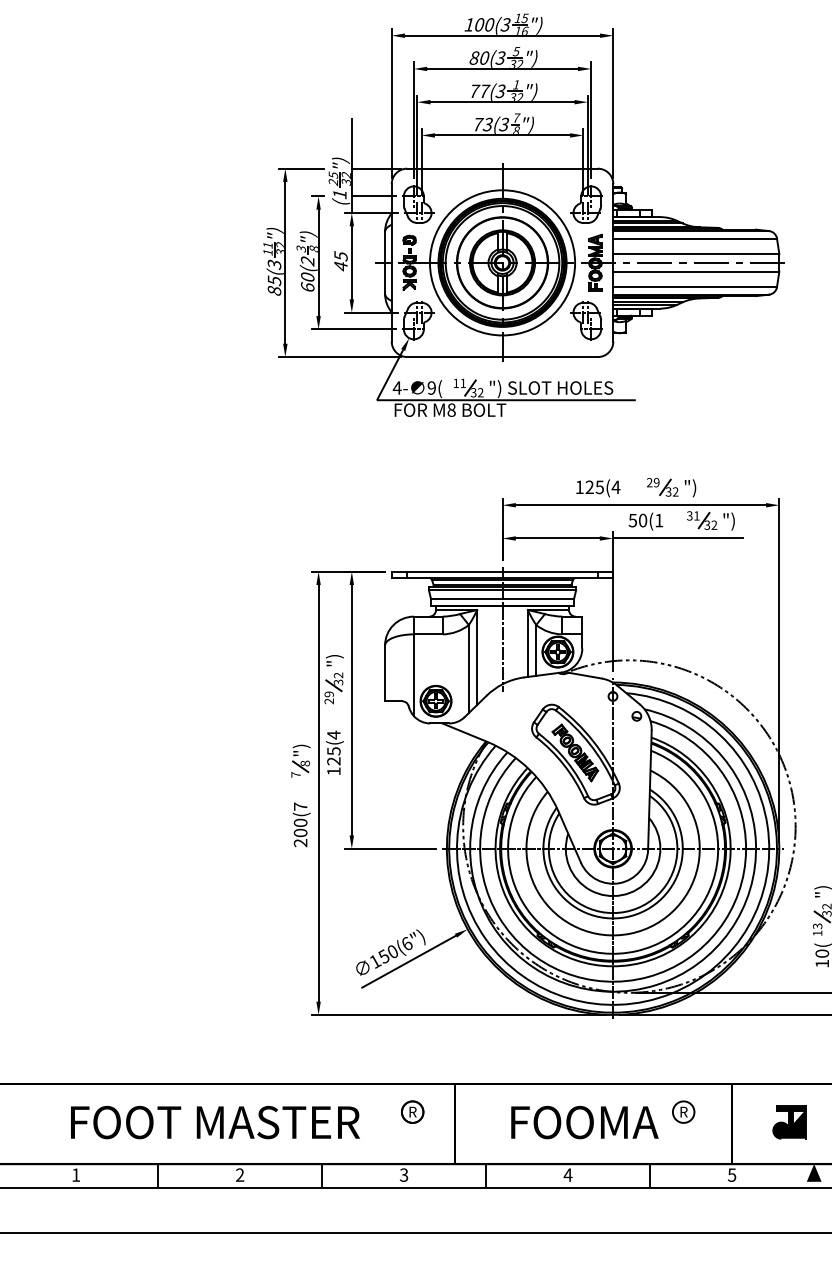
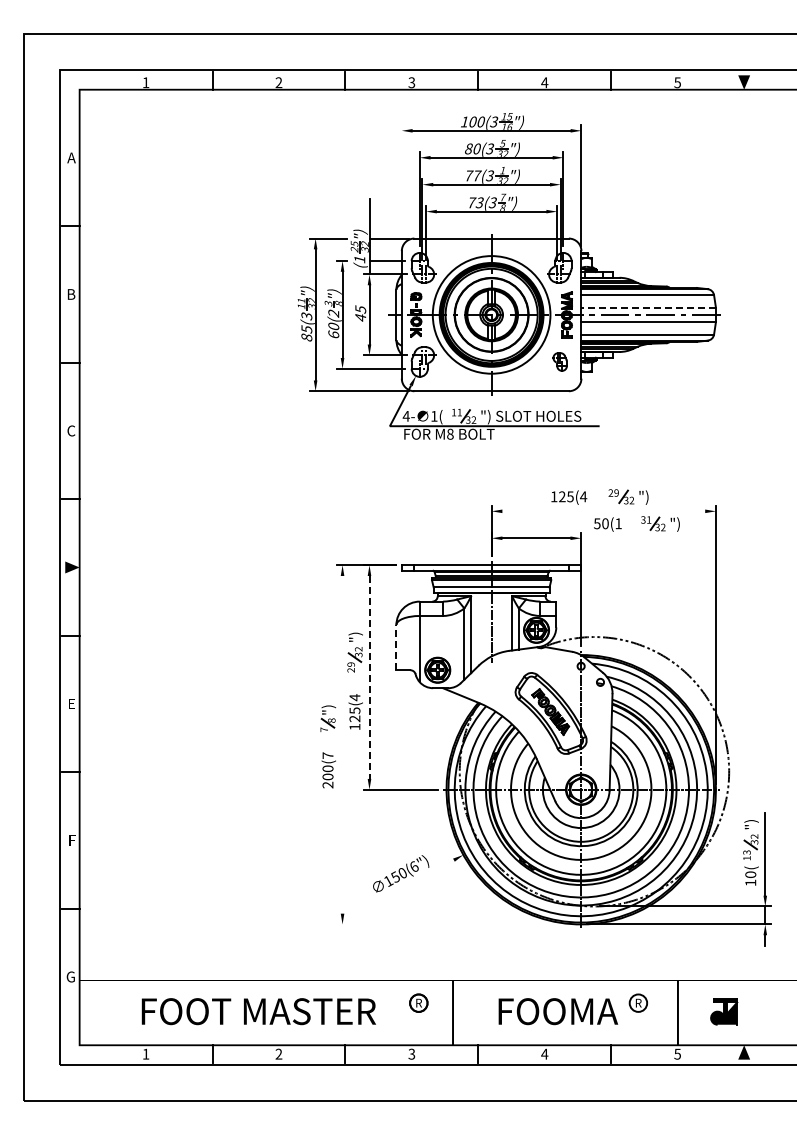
line: (391, 103) -> (401, 185), removed
line: (696, 253) -> (648, 307), solid -> dashed
part: (586, 320) -> (559, 361), size x0.6
text: (432, 387) -> (434, 415), 9( -> 1(
line: (640, 505) -> (603, 511), removed
line: (677, 538) -> (633, 538), removed
line: (385, 673) -> (396, 647), solid -> dashed
line: (351, 710) -> (369, 677), solid -> dashed
line: (318, 792) -> (342, 744), removed
line: (408, 961) -> (415, 881), removed
line: (459, 1015) -> (456, 924), removed

